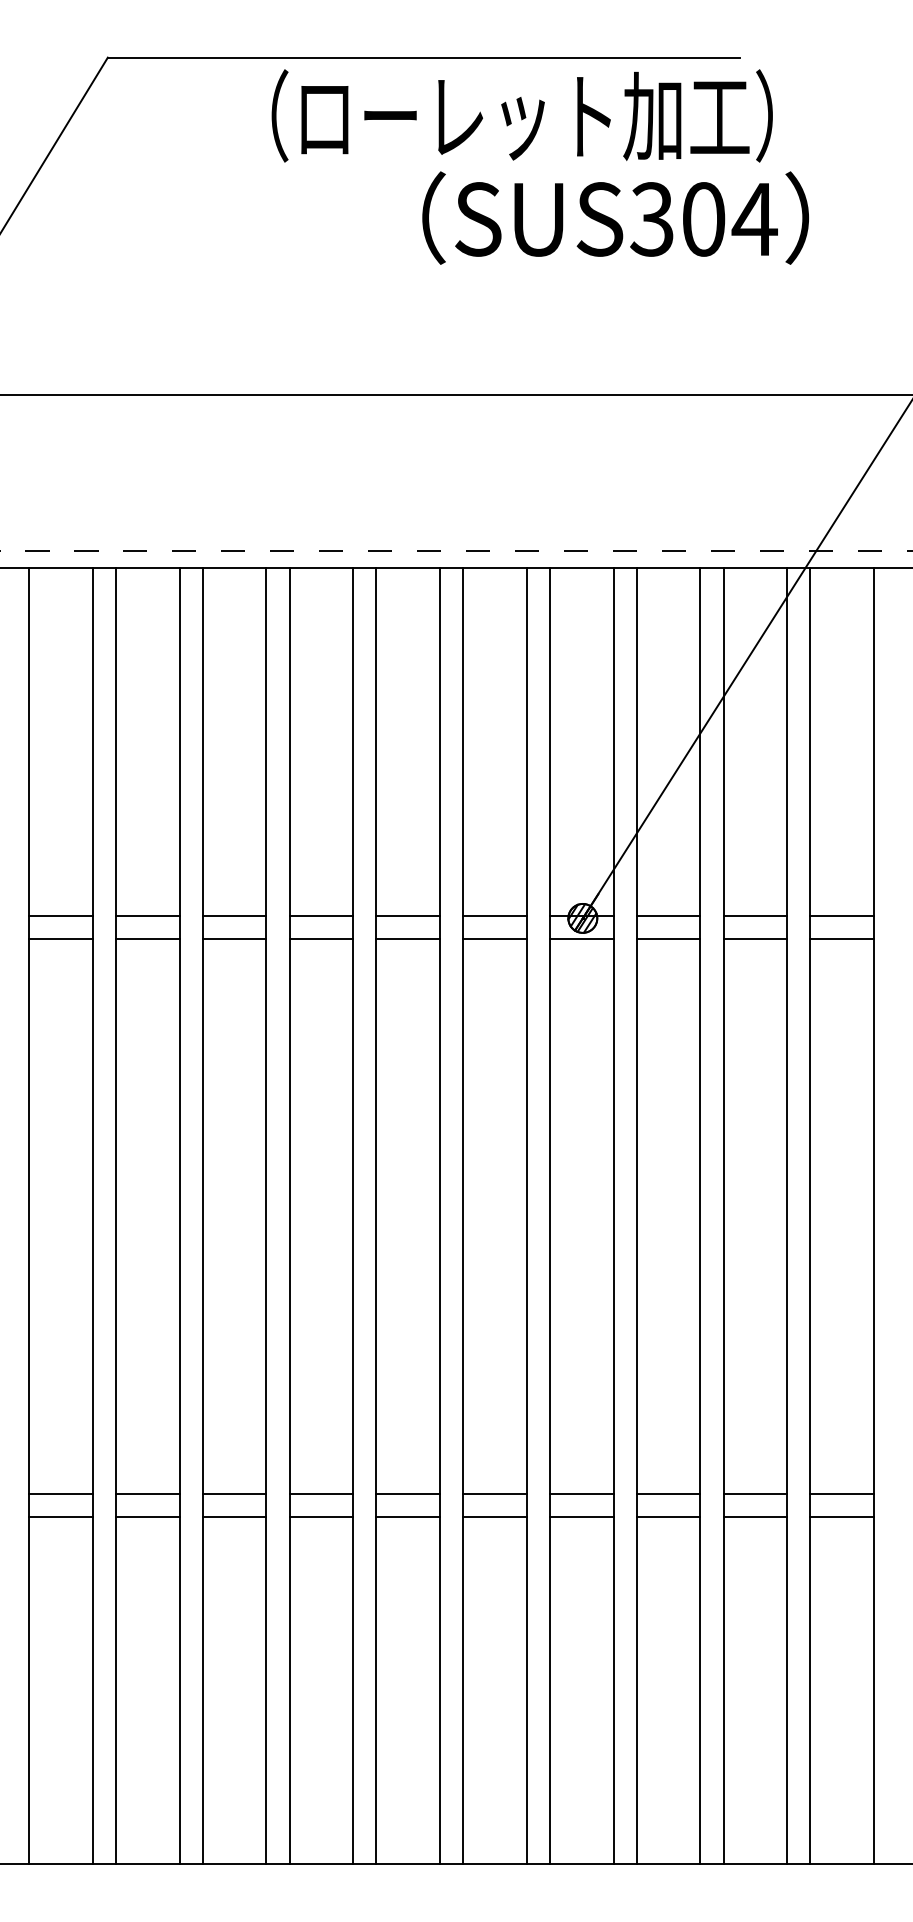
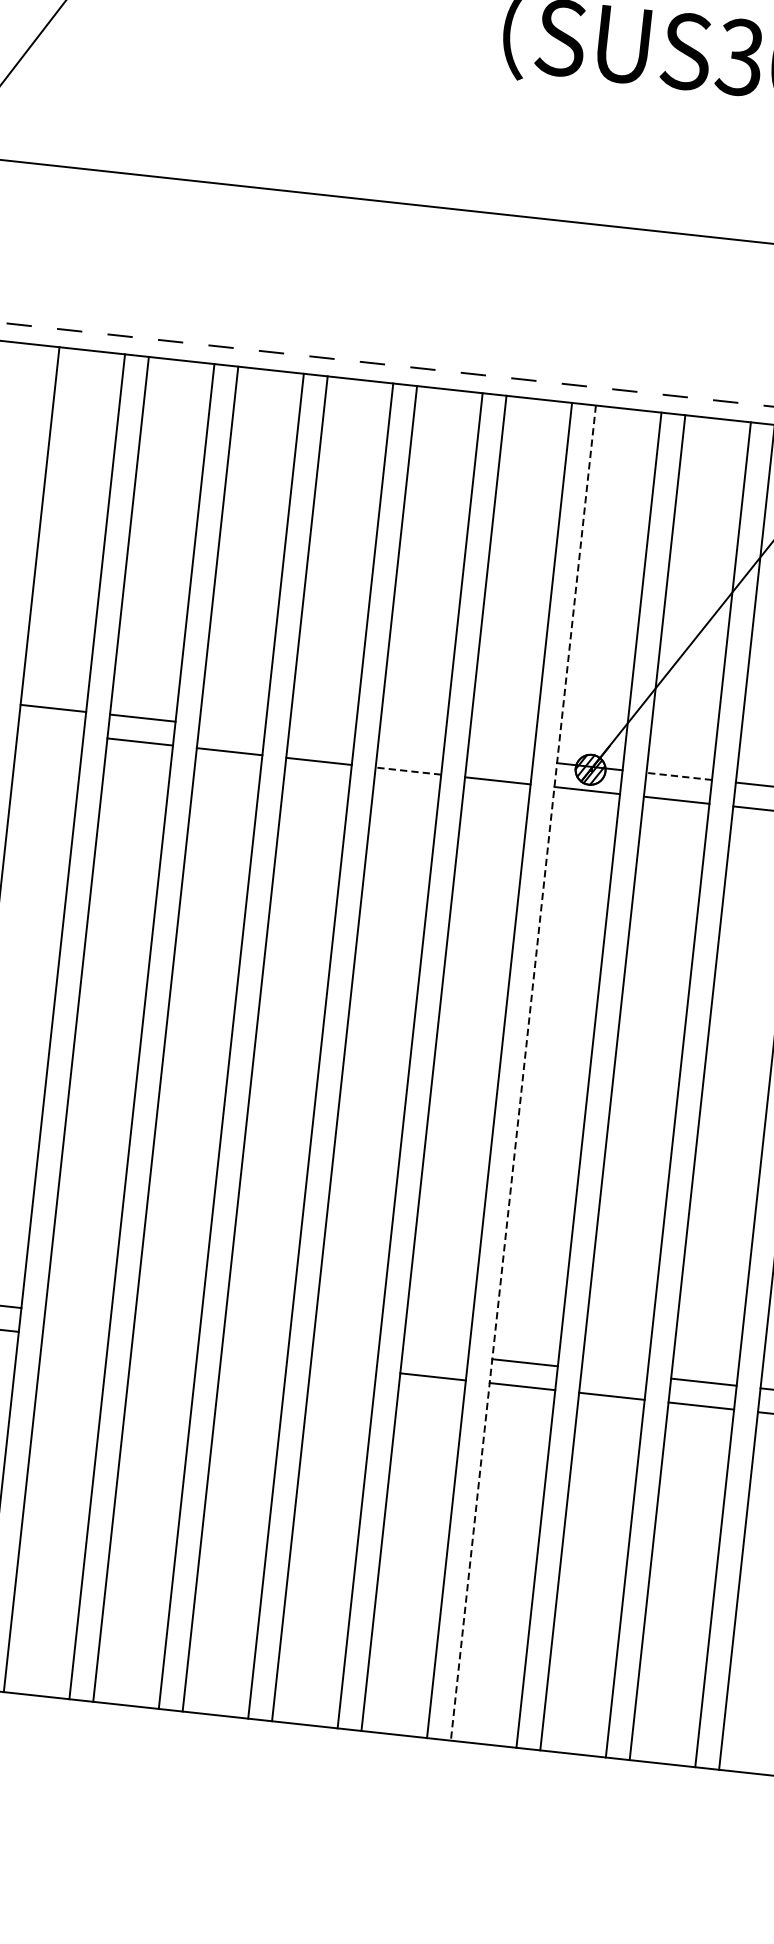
line: (234, 915) -> (232, 727), removed
line: (321, 915) -> (321, 737), removed
line: (408, 915) -> (411, 747), removed
line: (494, 915) -> (499, 756), removed
line: (668, 915) -> (679, 776), solid -> dashed
line: (60, 938) -> (50, 732), removed
line: (408, 938) -> (408, 770), solid -> dashed
line: (549, 1216) -> (522, 1073), solid -> dashed
line: (147, 1494) -> (77, 1314), removed
line: (234, 1494) -> (167, 1324), removed
line: (321, 1494) -> (256, 1334), removed
line: (408, 1494) -> (346, 1343), removed
line: (494, 1494) -> (435, 1353), removed
line: (668, 1494) -> (614, 1372), removed
line: (147, 1517) -> (75, 1338), removed
line: (234, 1517) -> (164, 1348), removed
line: (321, 1517) -> (254, 1357), removed
line: (408, 1517) -> (343, 1367), removed

